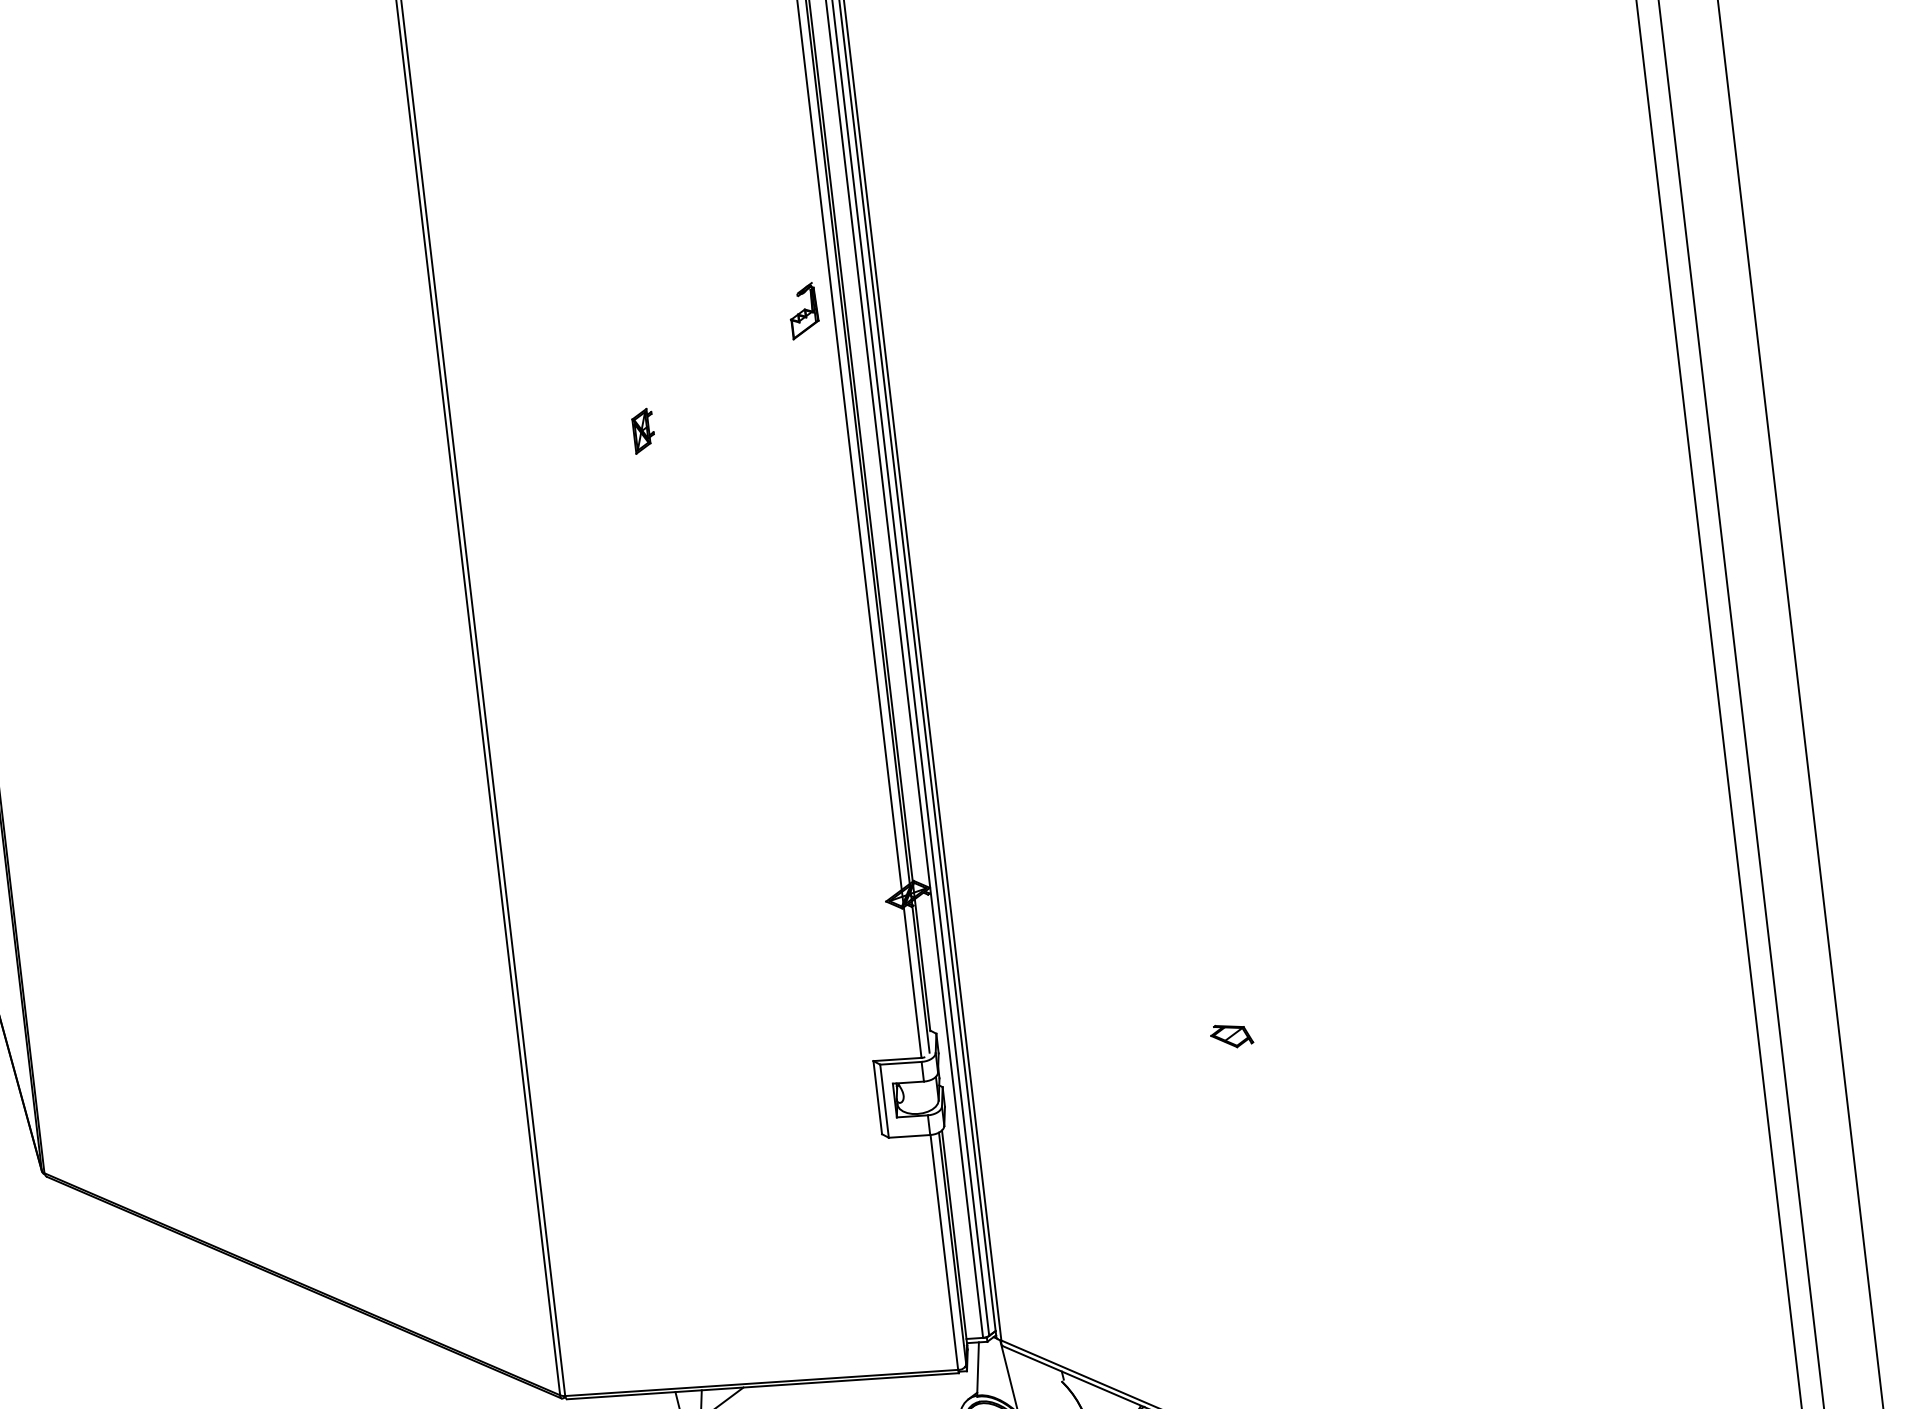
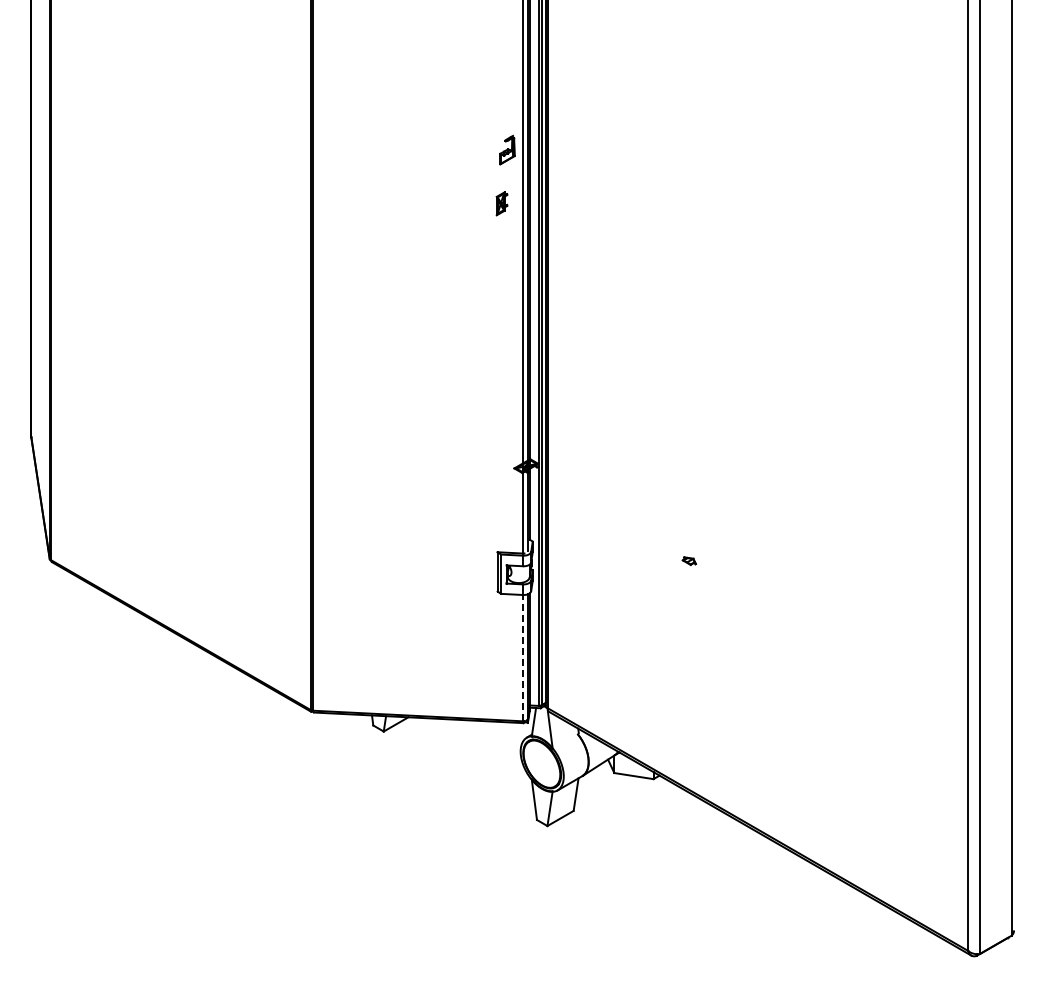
part: (642, 430) -> (501, 203), moved
part: (1231, 1034) -> (689, 560), size x0.6
line: (944, 1251) -> (523, 657), solid -> dashed

